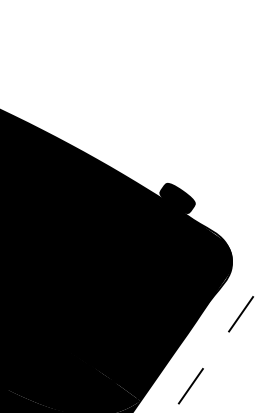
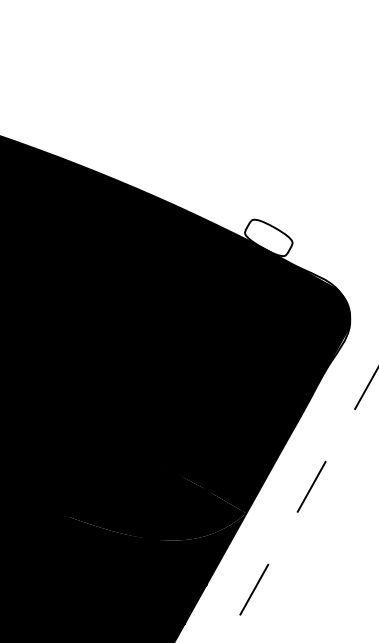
fill: (177, 198) -> (268, 237), removed

